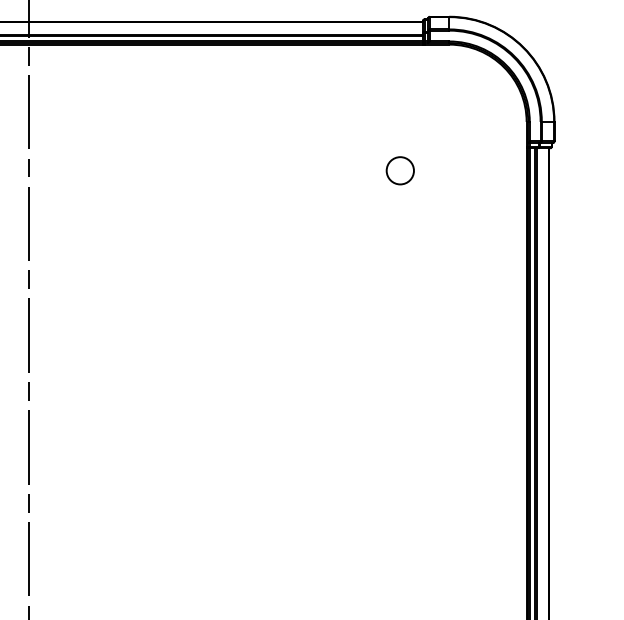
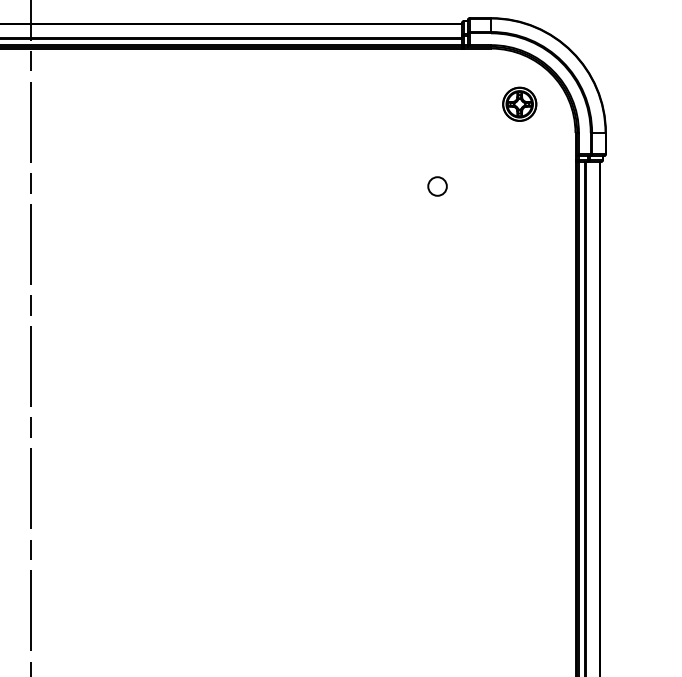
part: (475, 95) -> (519, 104), added
circle: (400, 170) -> (437, 186), size x0.62

